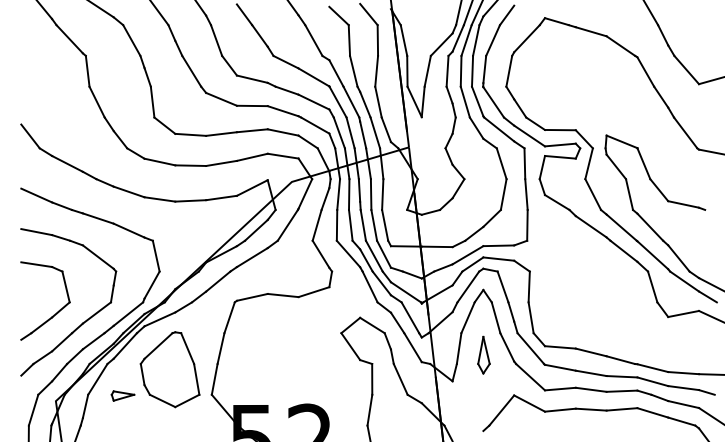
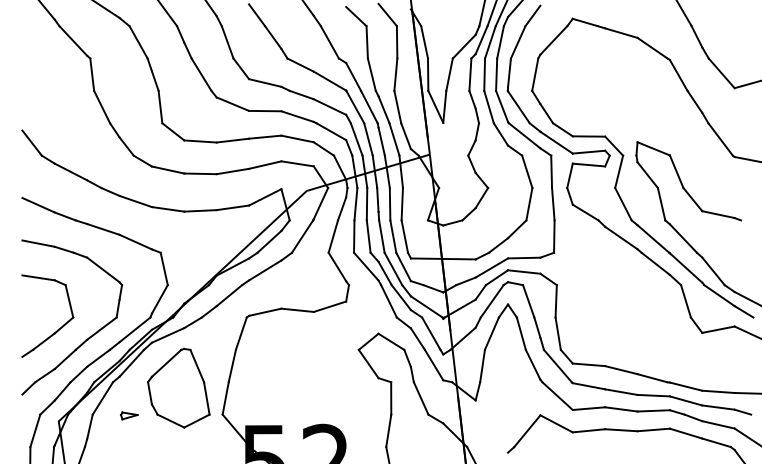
part: (483, 354) -> (508, 372), removed
part: (122, 395) -> (128, 415), size x0.7

